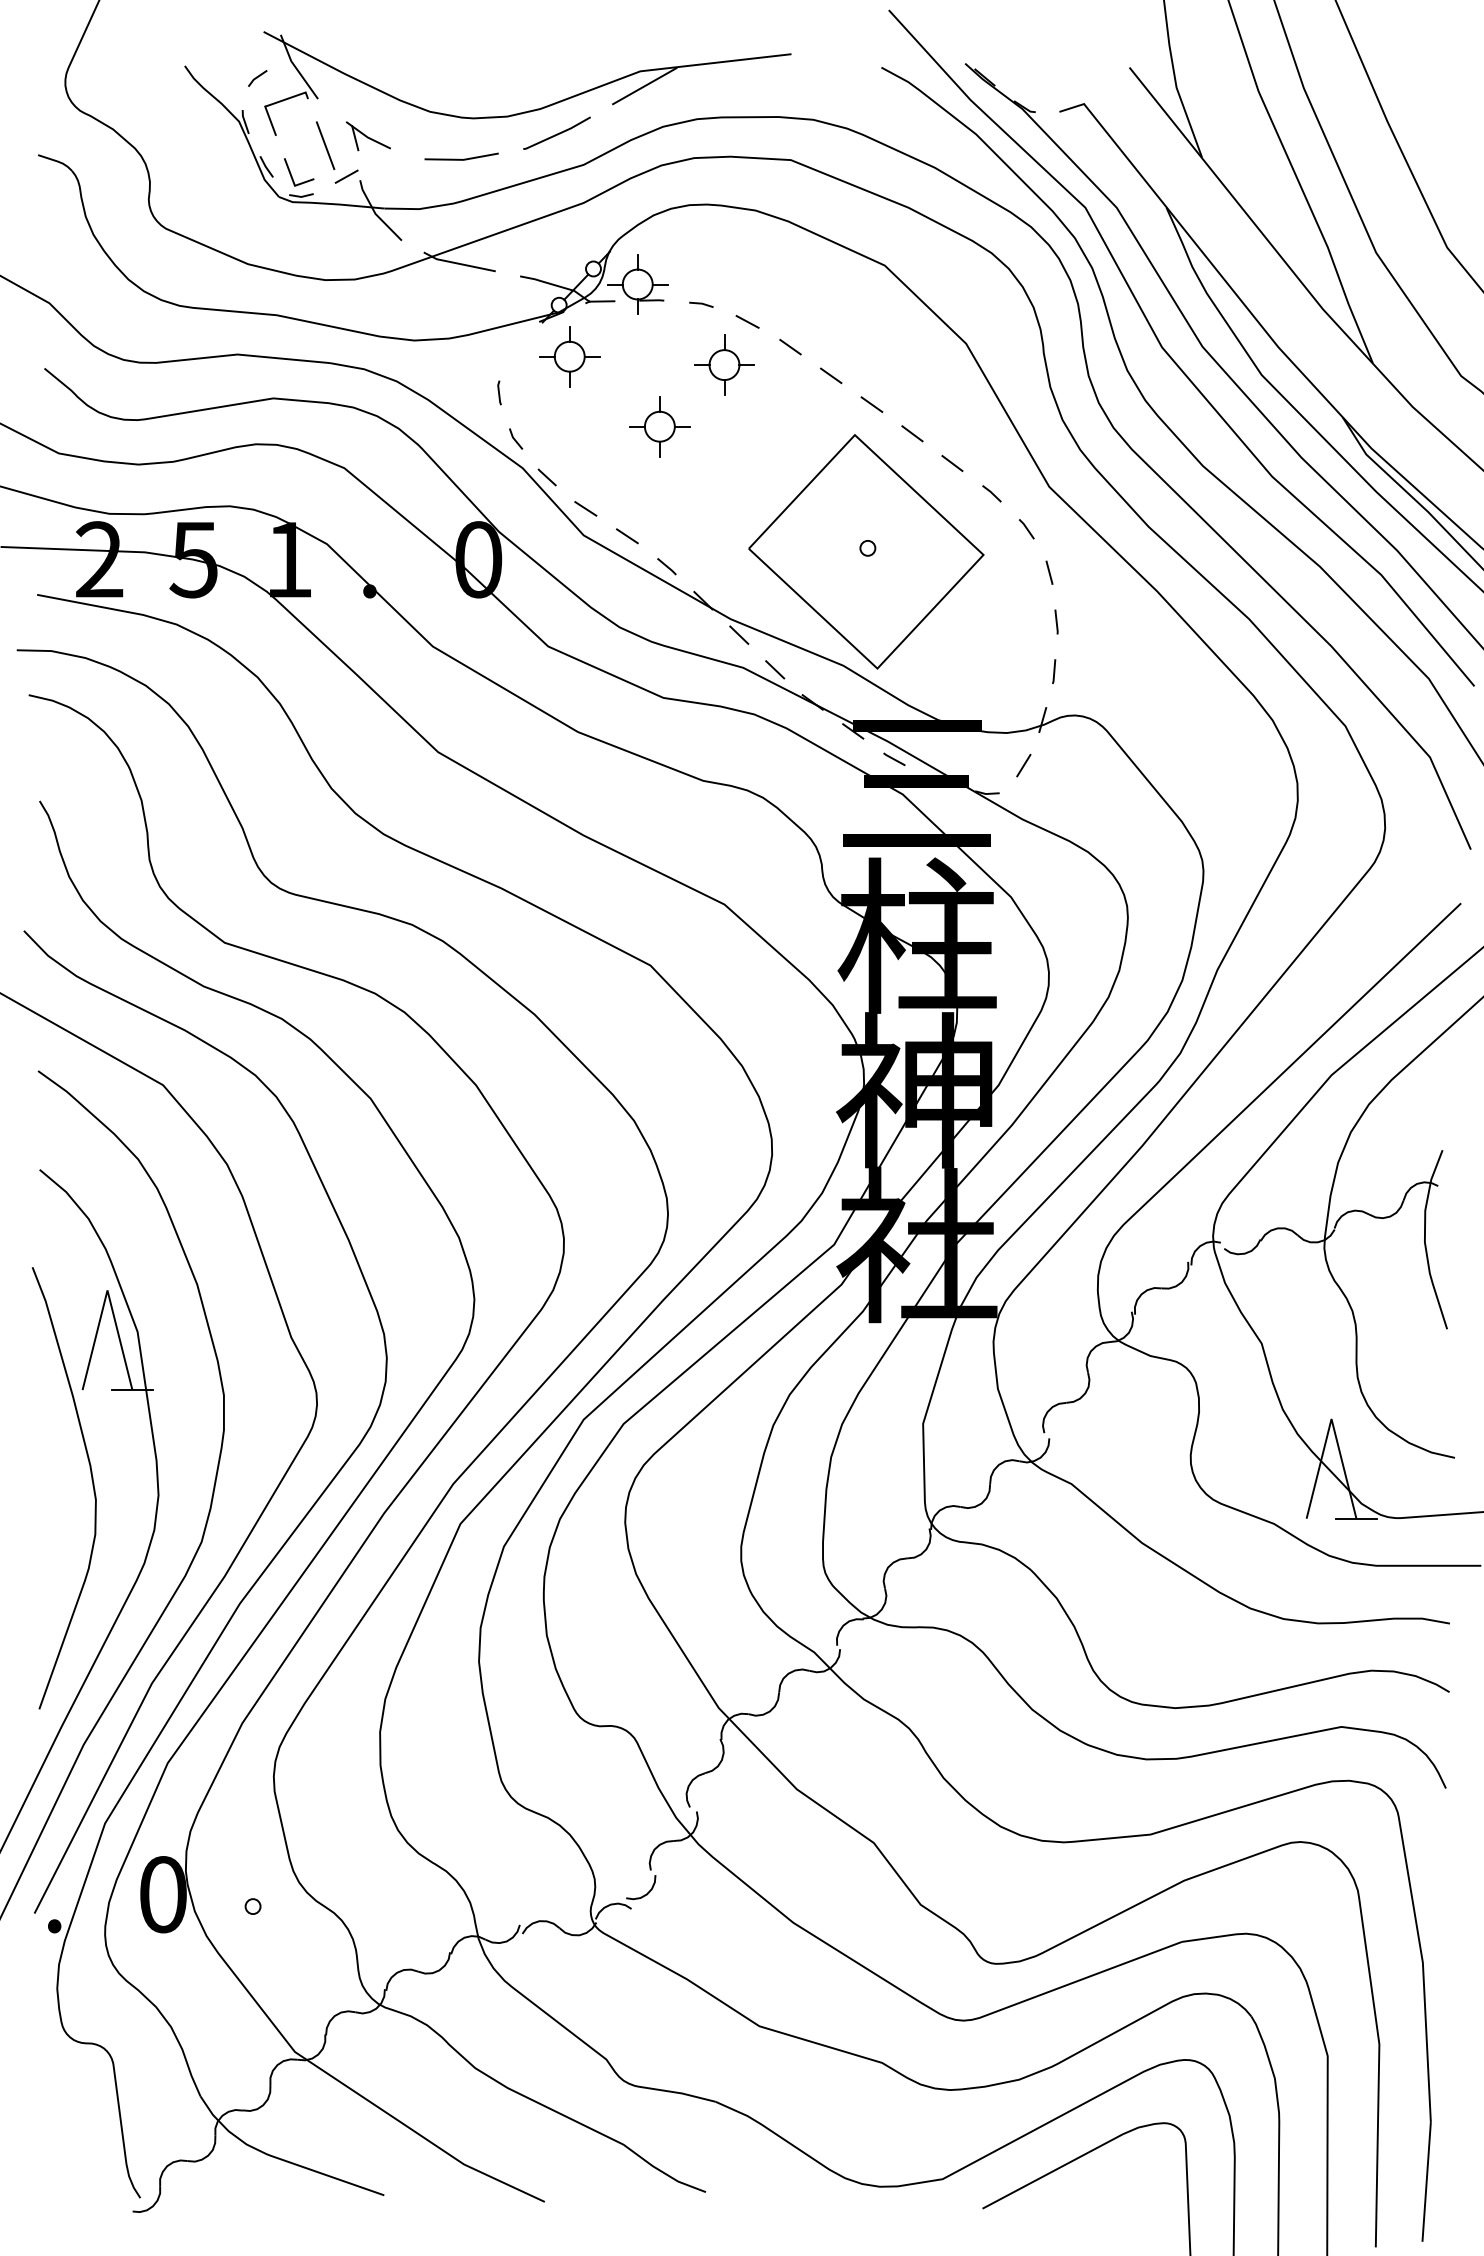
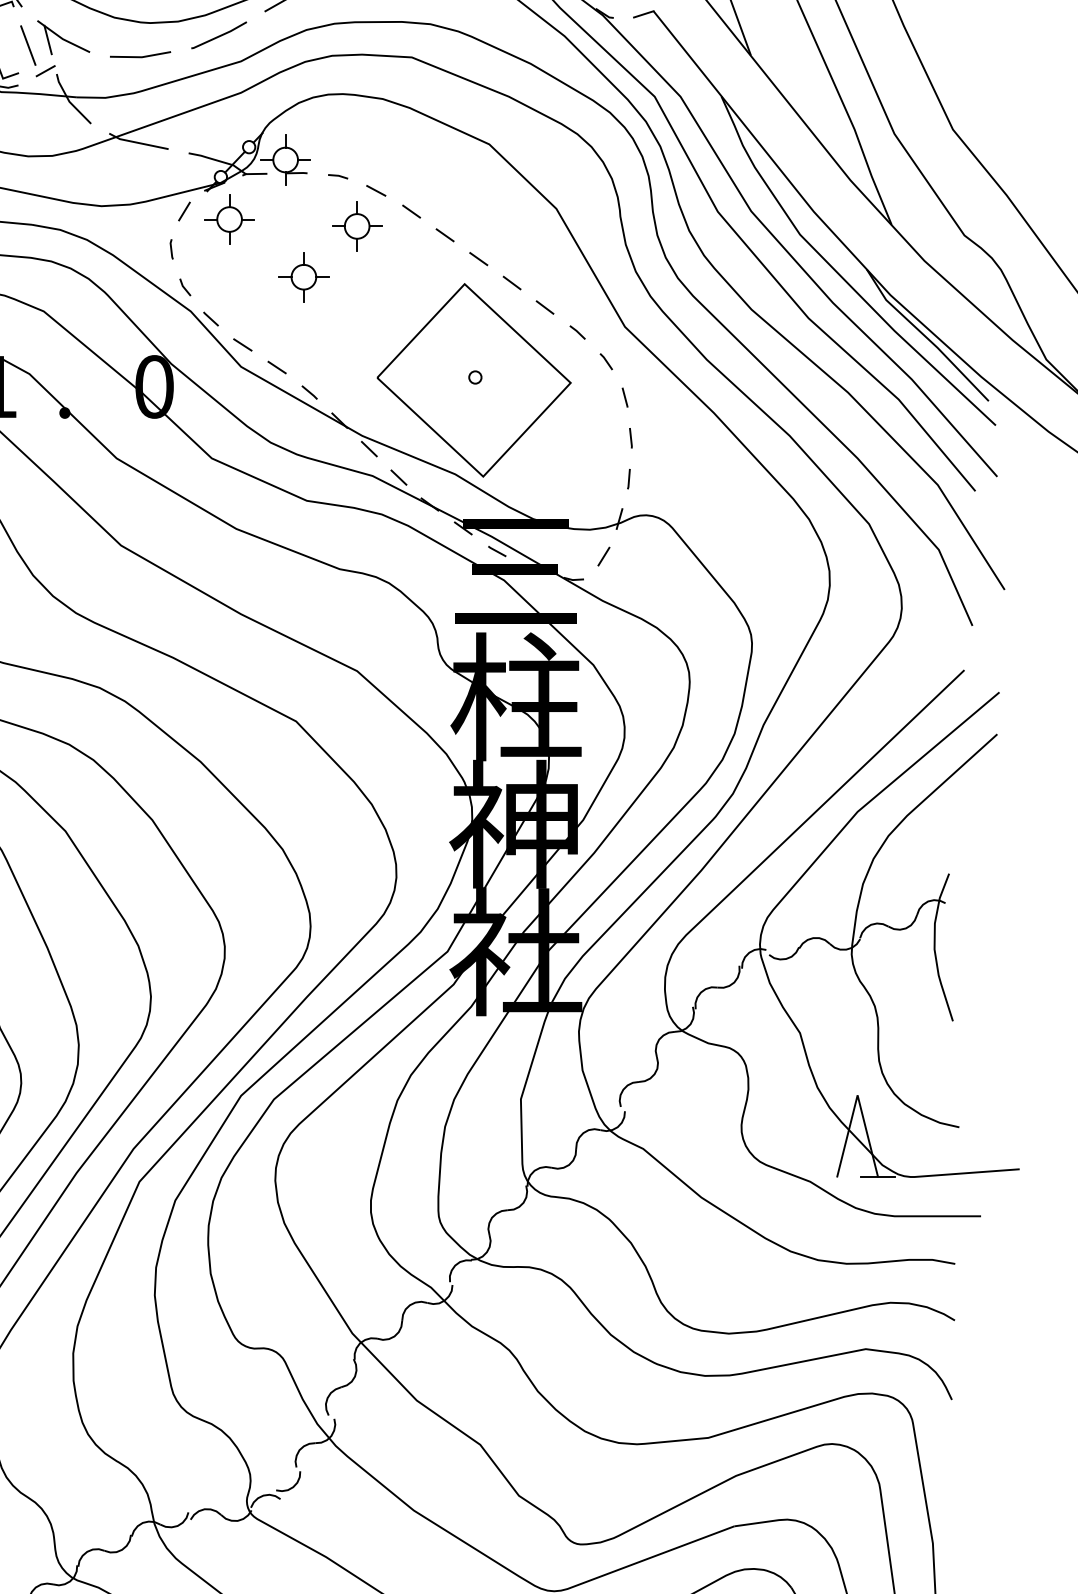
part: (368, 136) -> (63, 37), size x1.43
line: (514, 346) -> (184, 211), added

